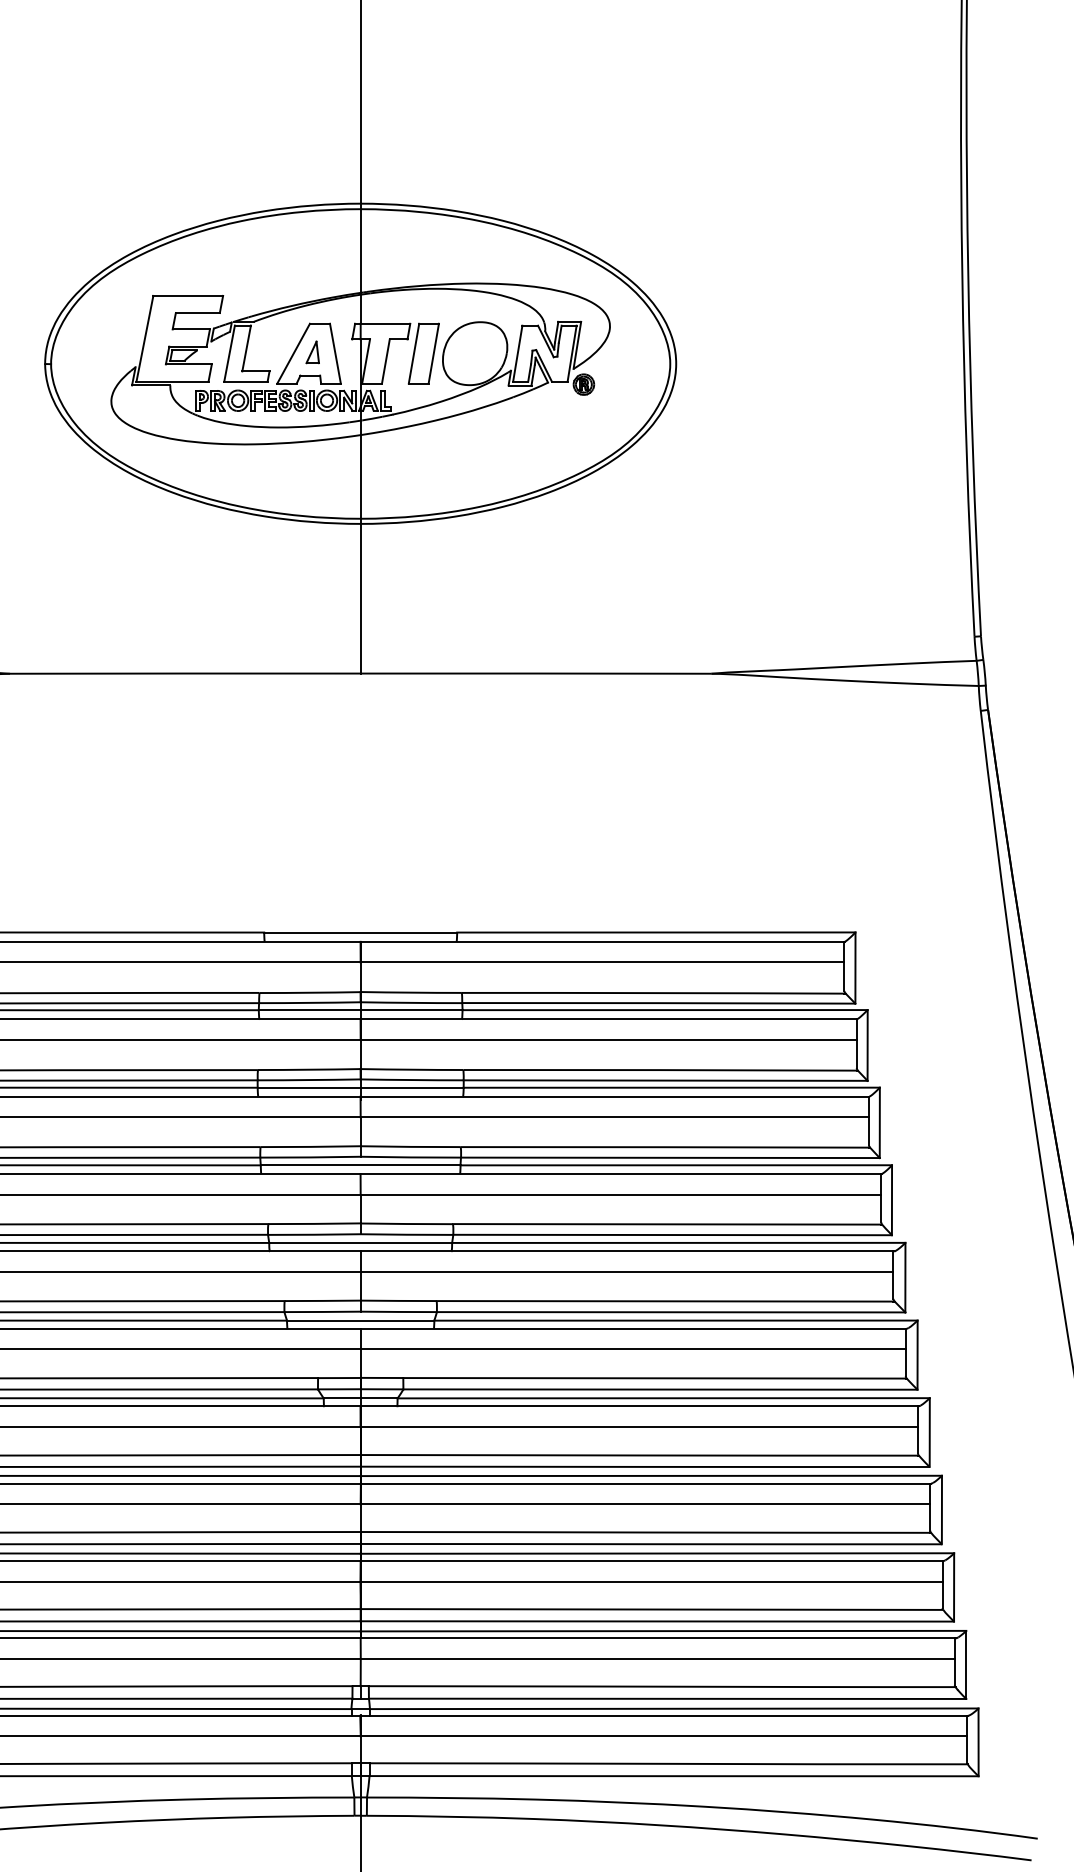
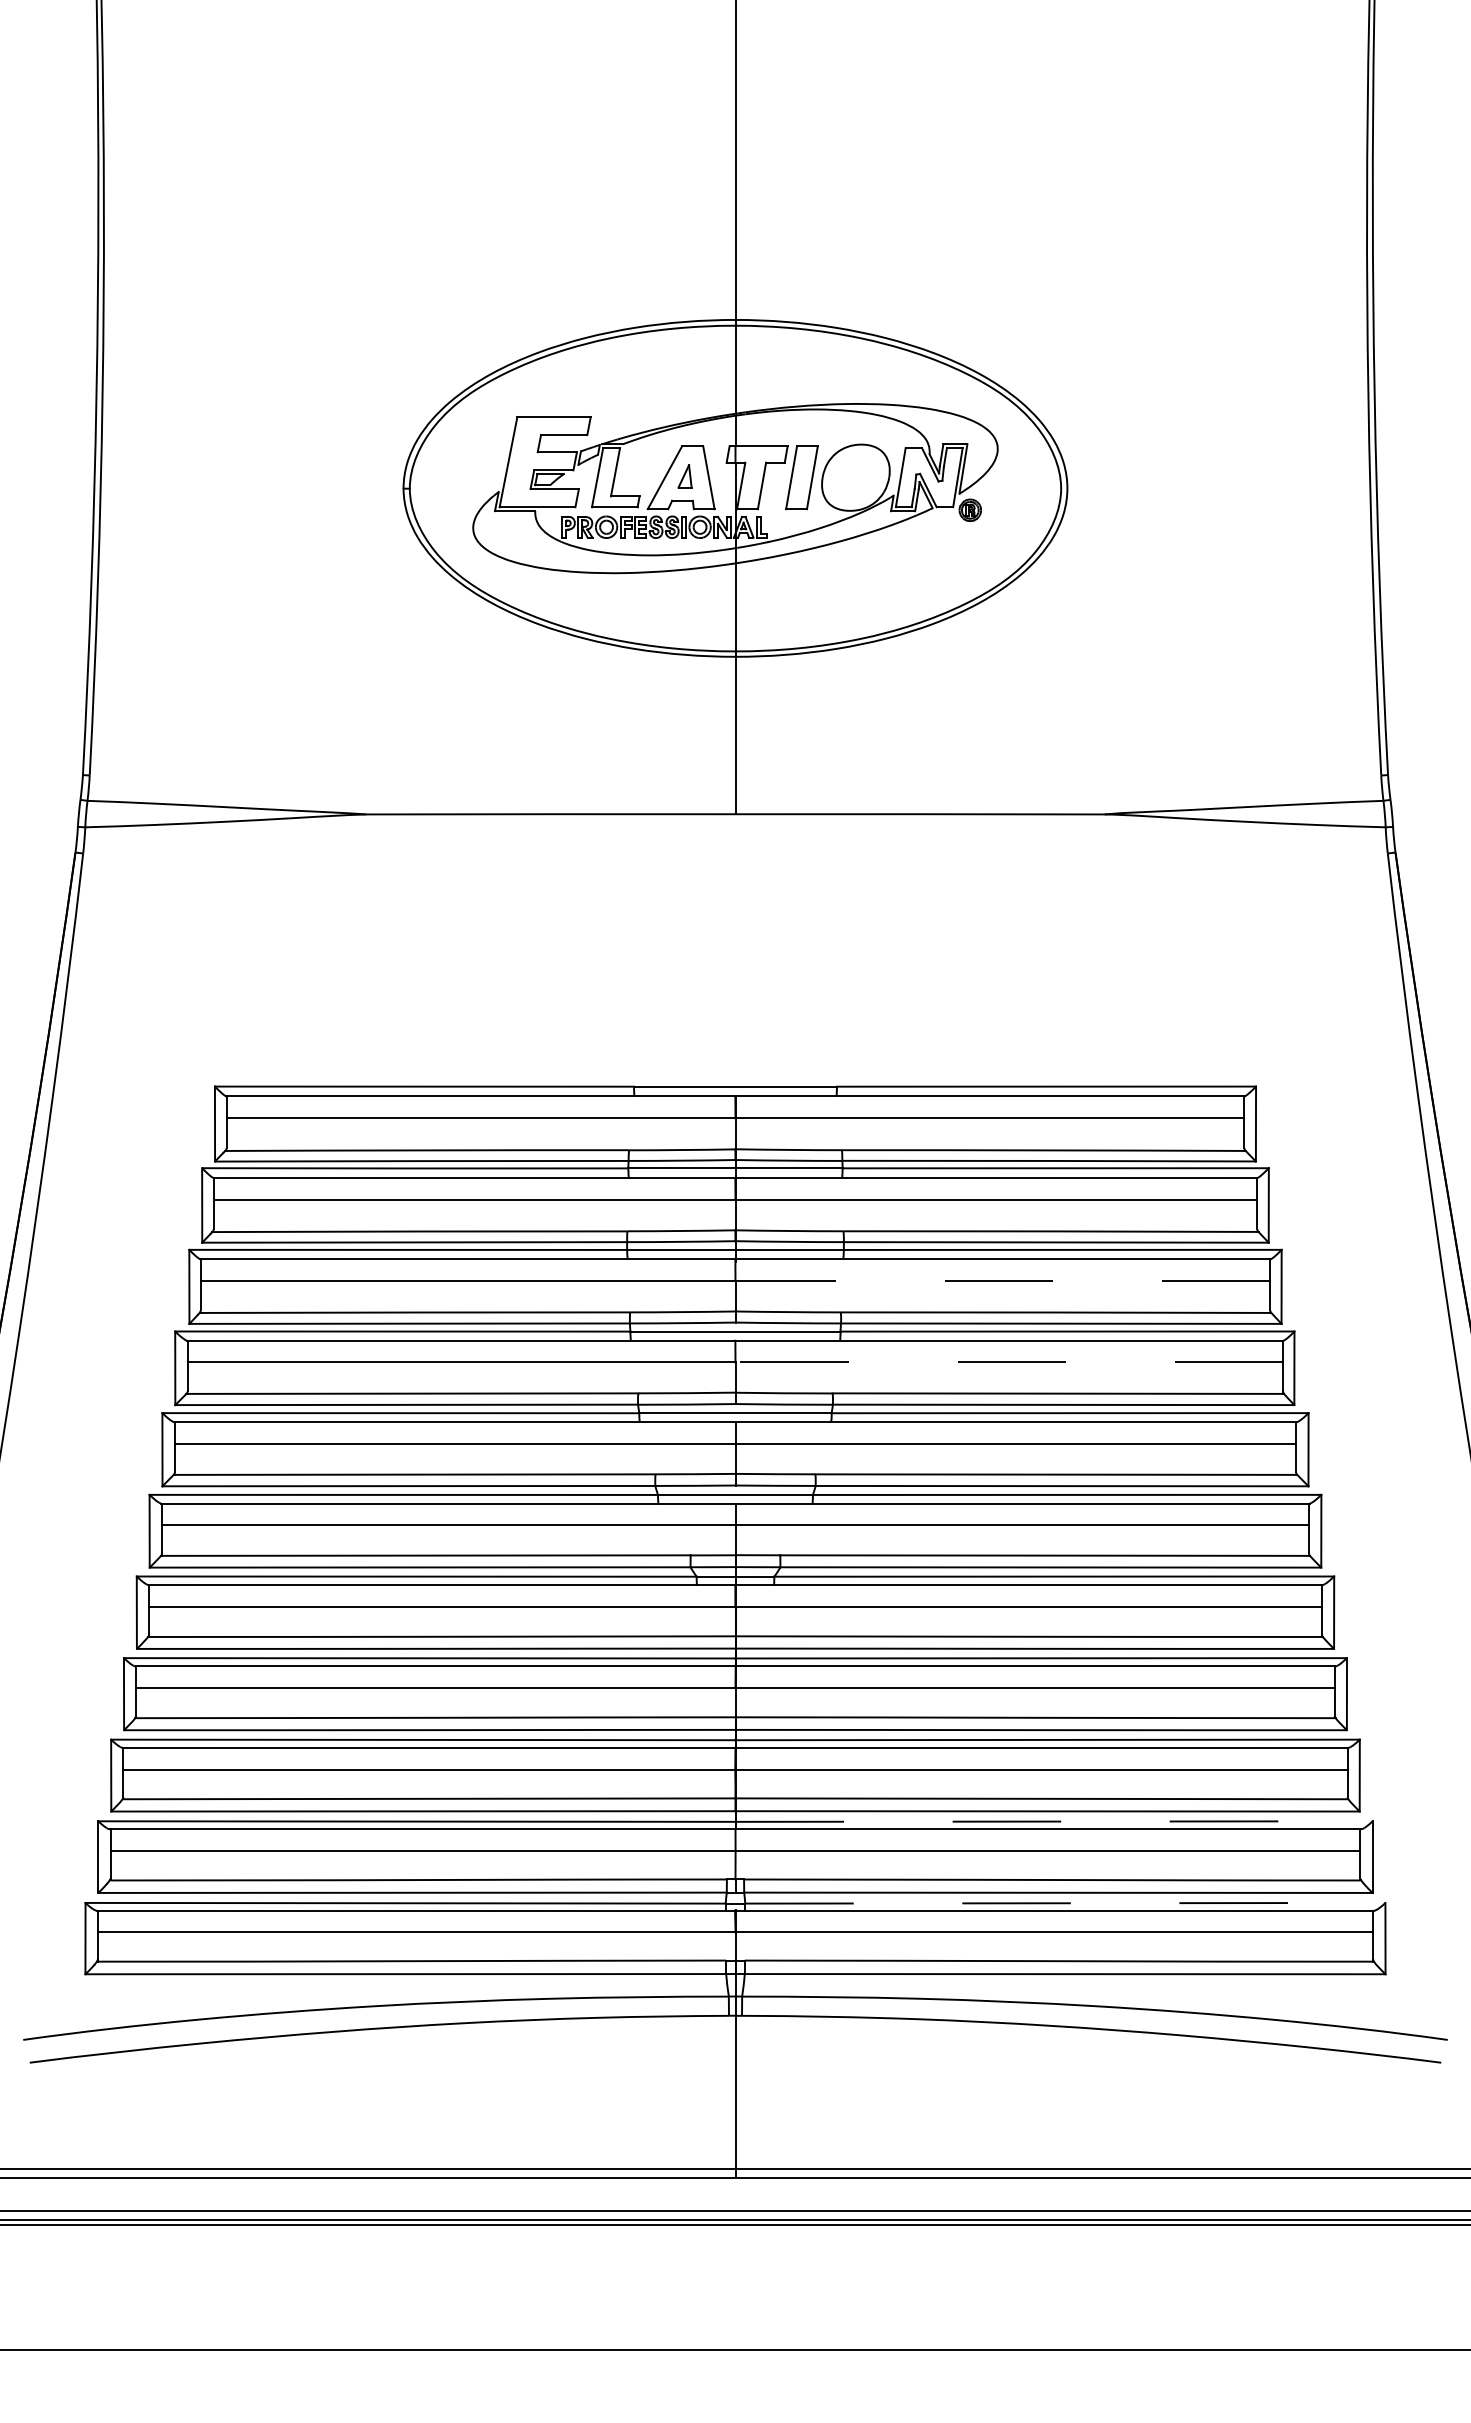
line: (614, 1117) -> (1002, 1281), solid -> dashed
line: (621, 1194) -> (1009, 1362), solid -> dashed
line: (663, 1631) -> (1054, 1821), solid -> dashed
line: (674, 1709) -> (1065, 1903), solid -> dashed

